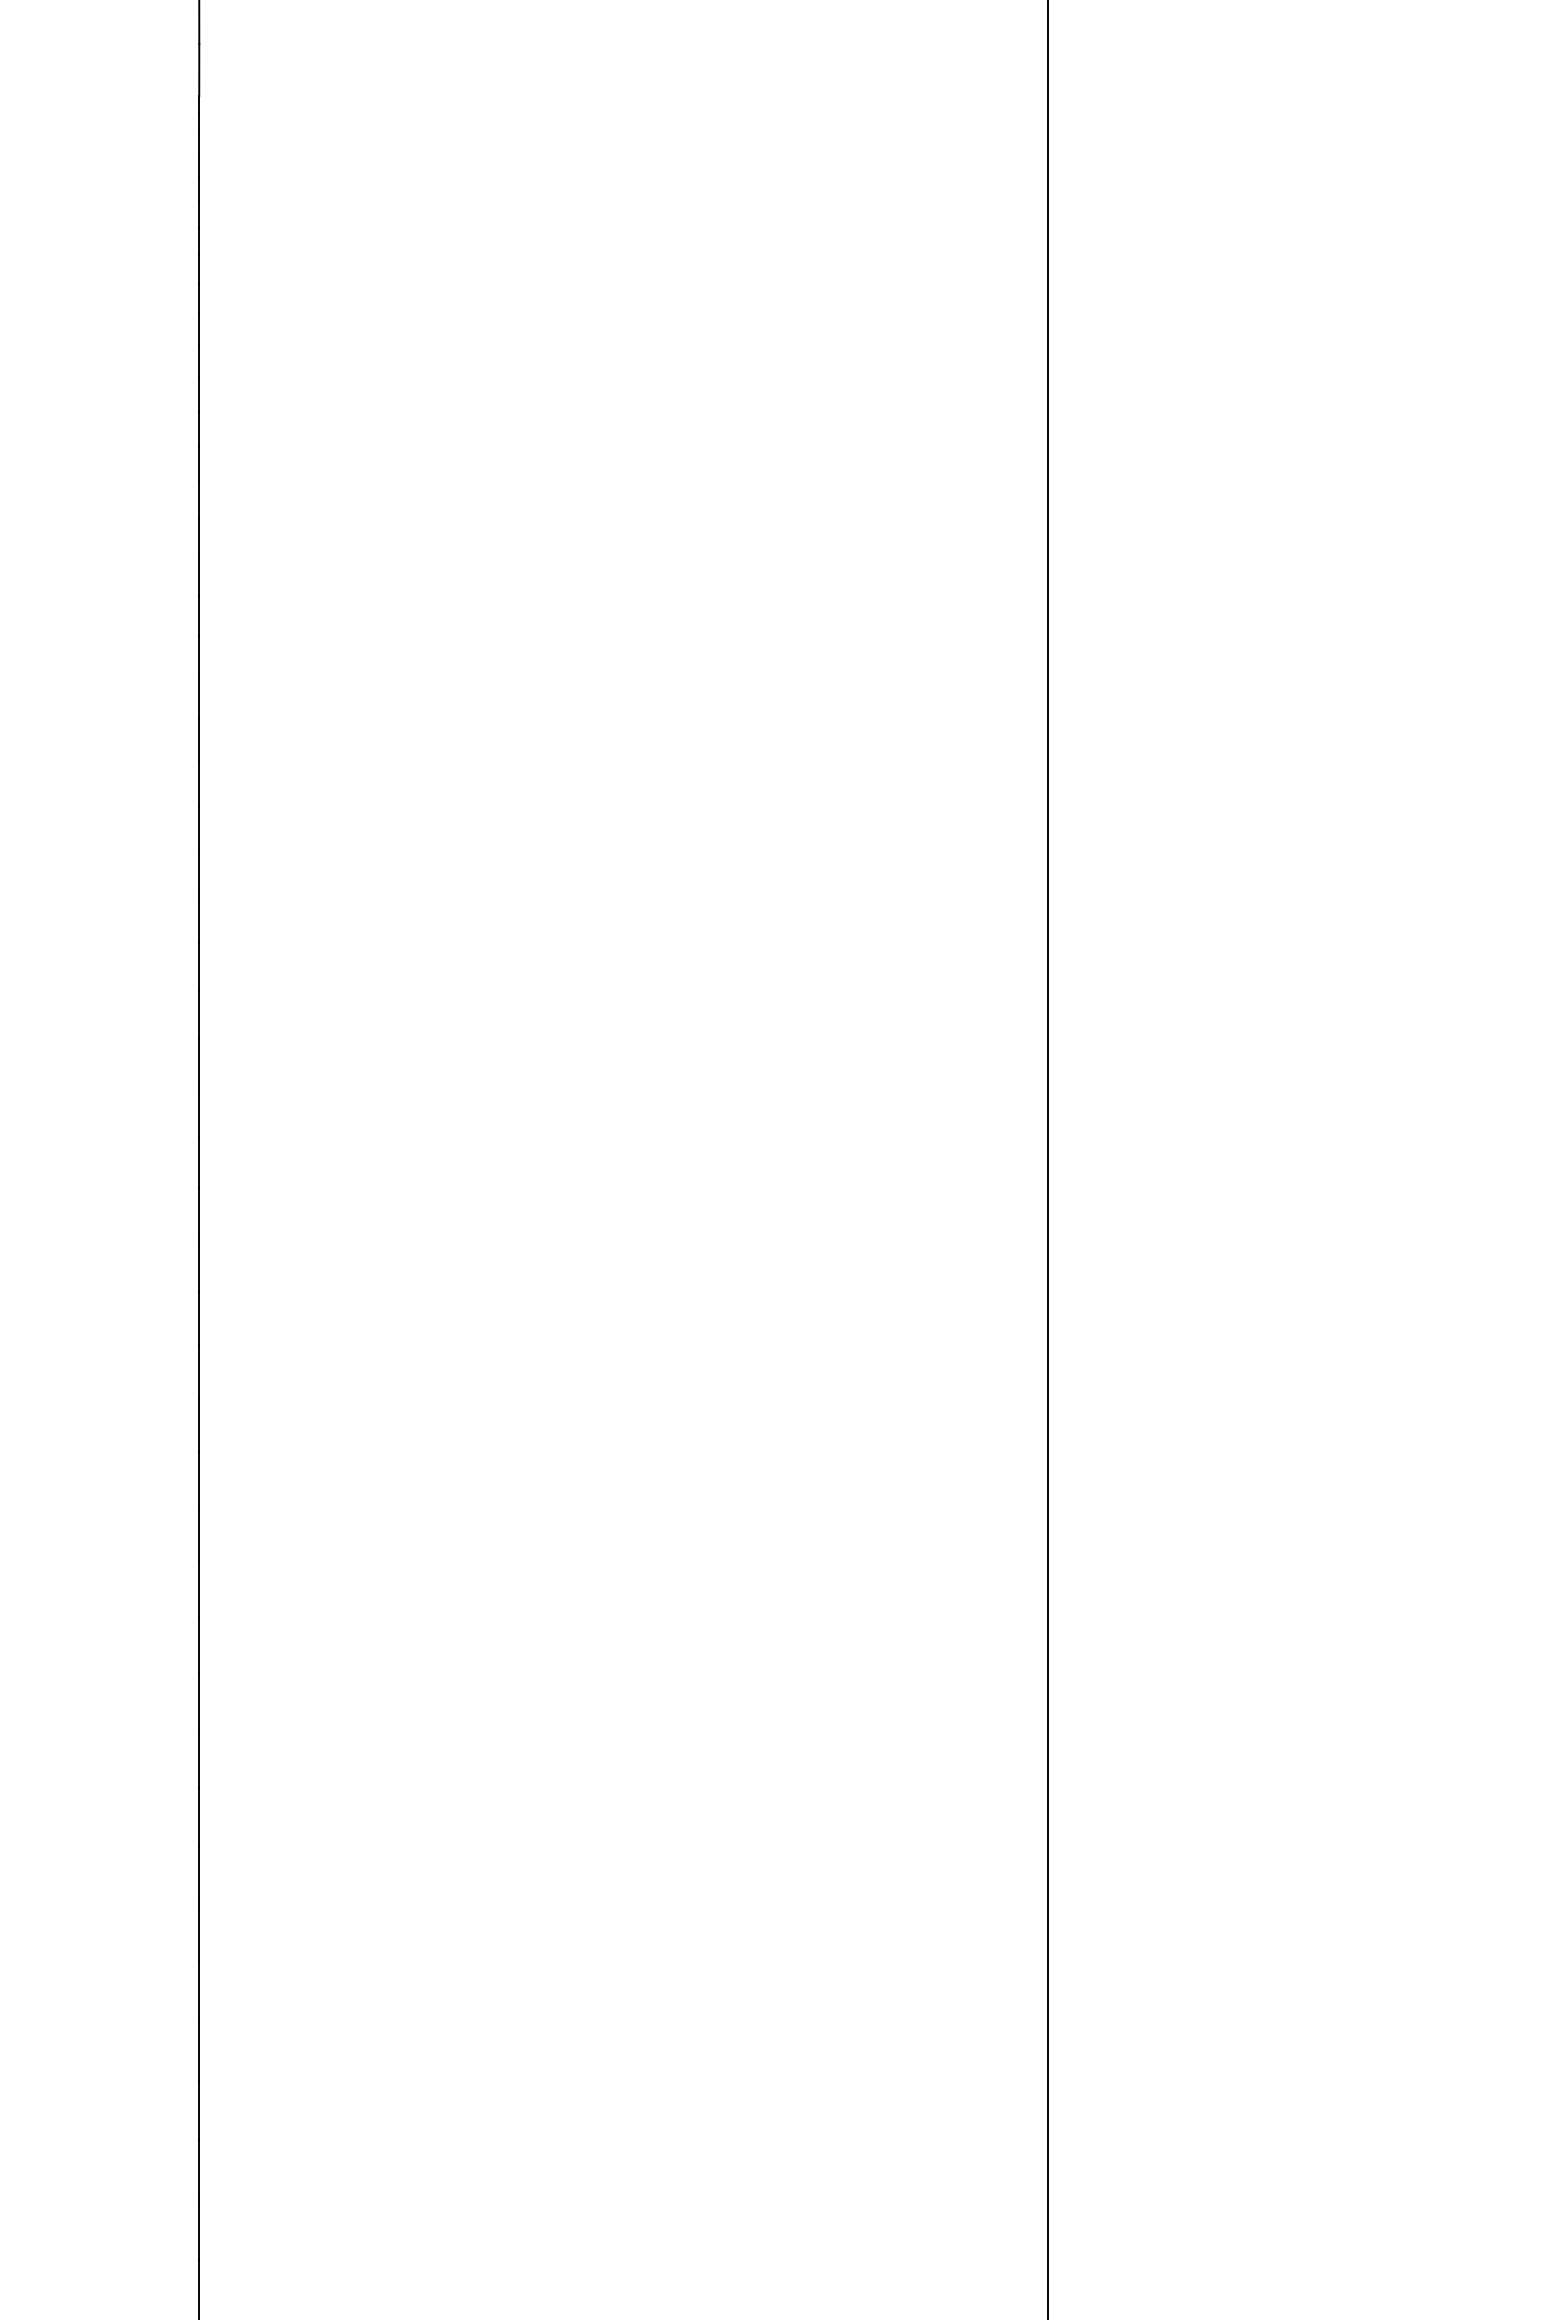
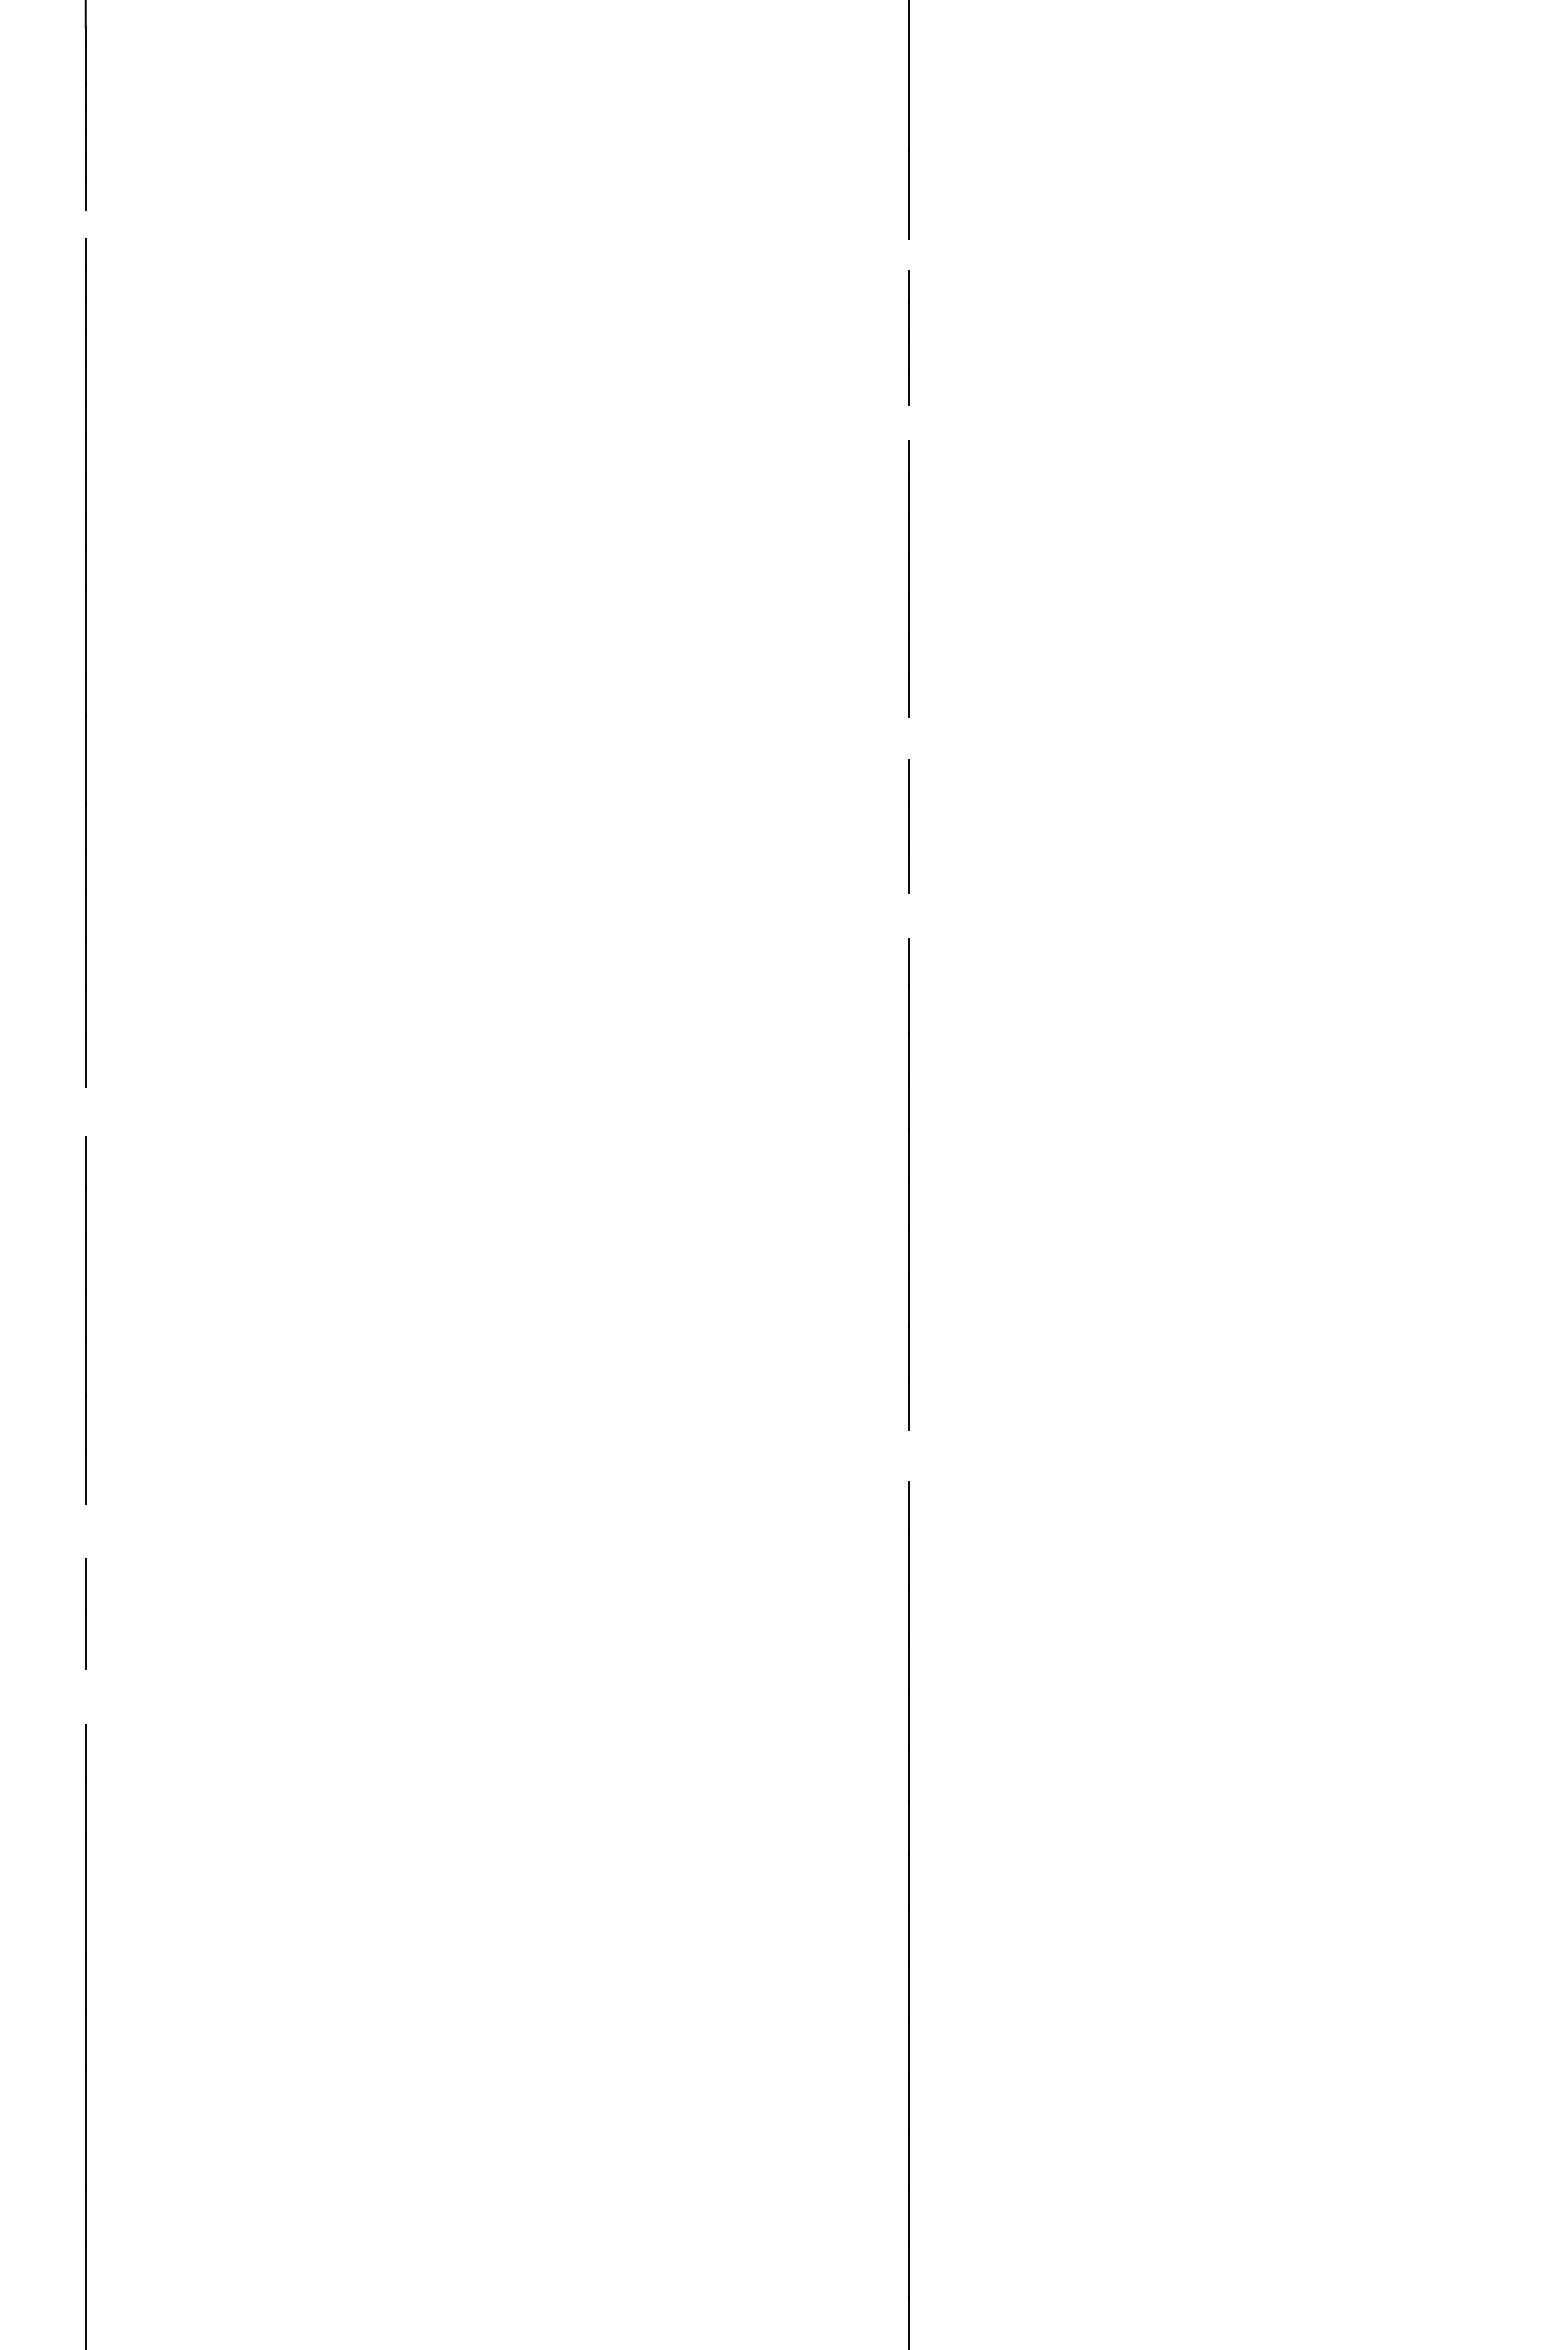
line: (199, 298) -> (85, 223), removed
line: (1048, 330) -> (909, 254), removed
line: (1048, 504) -> (909, 423), removed
line: (1048, 828) -> (909, 738), removed
line: (1048, 1011) -> (909, 915), removed
line: (199, 1214) -> (85, 1112), removed
line: (1048, 1567) -> (909, 1455), removed
line: (199, 1645) -> (85, 1530), removed
line: (199, 1817) -> (85, 1697), removed

